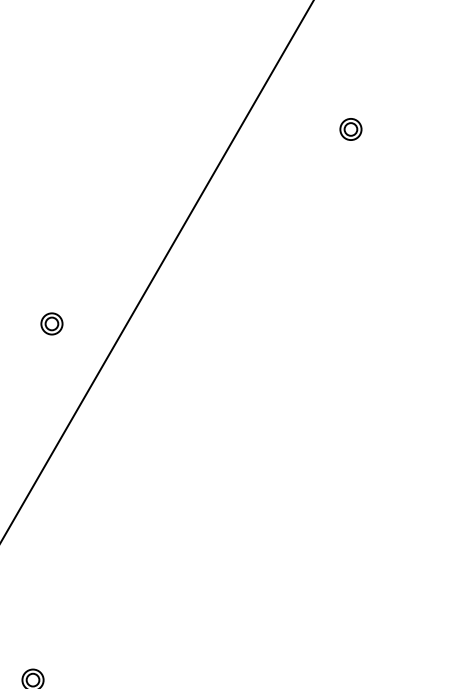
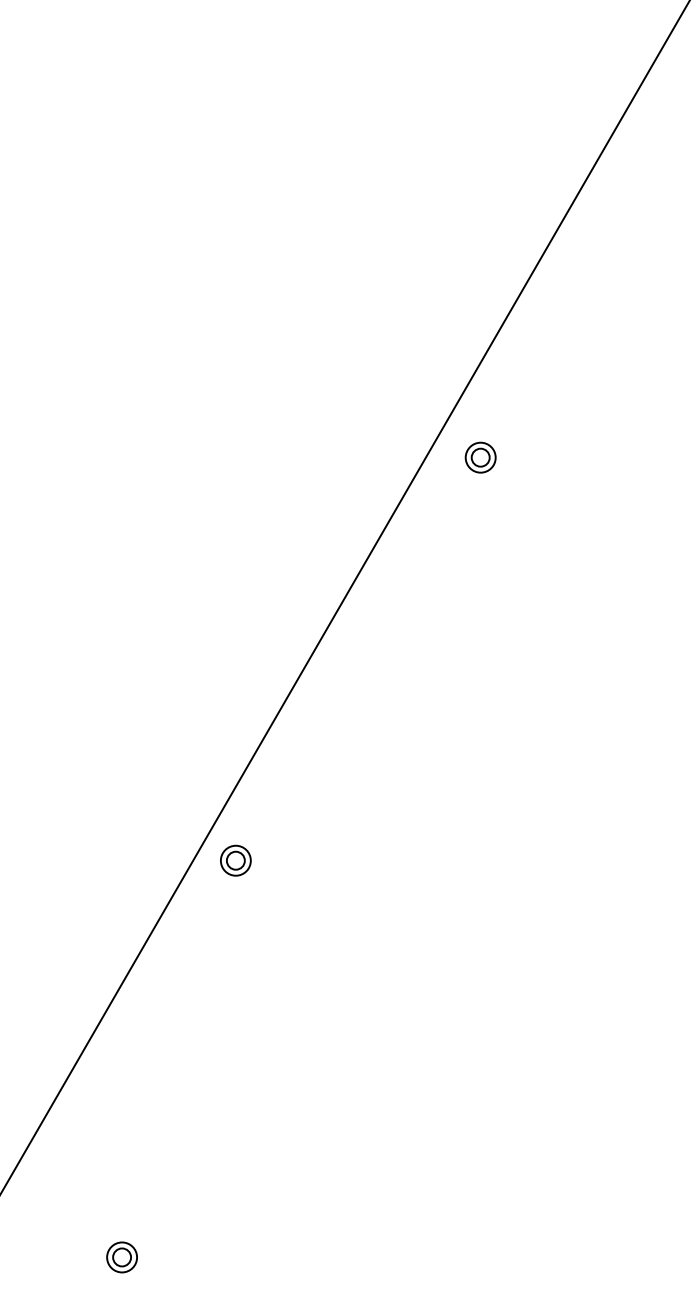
part: (350, 129) -> (480, 457), moved
part: (51, 323) -> (235, 860), moved

